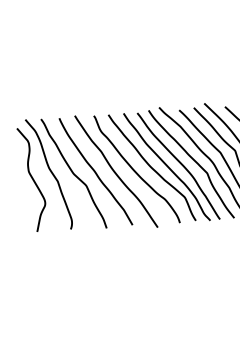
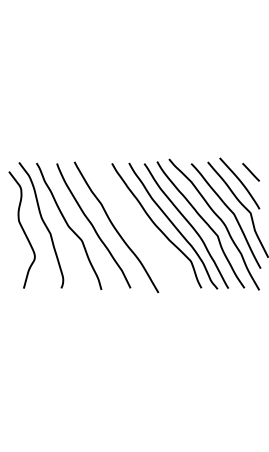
curve: (135, 170) -> (137, 227), removed

